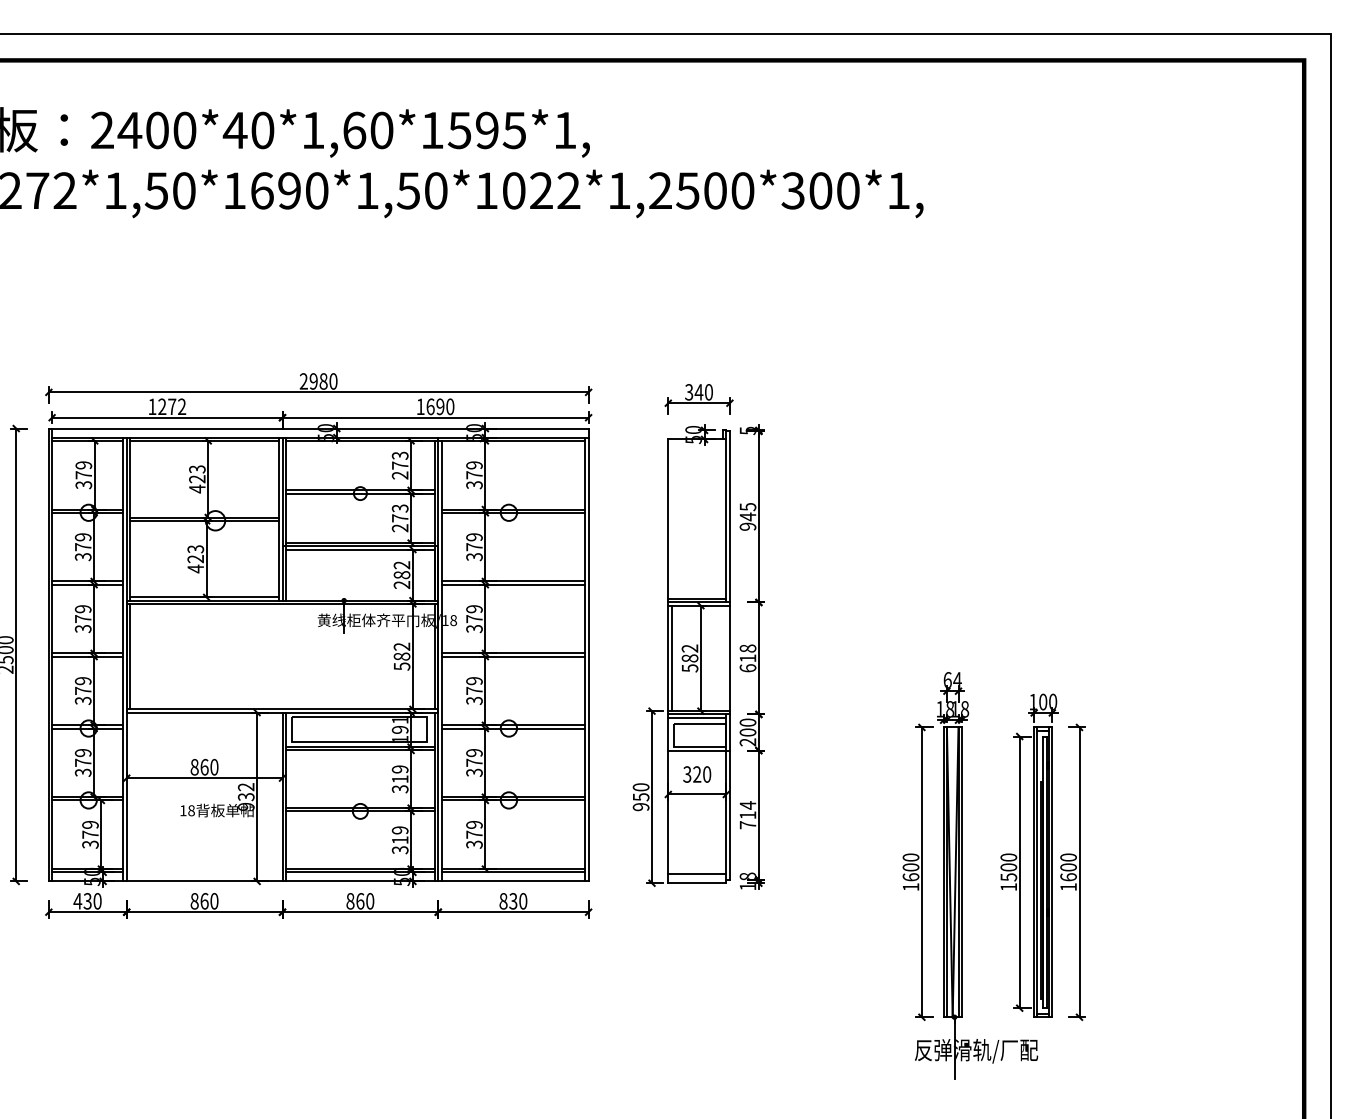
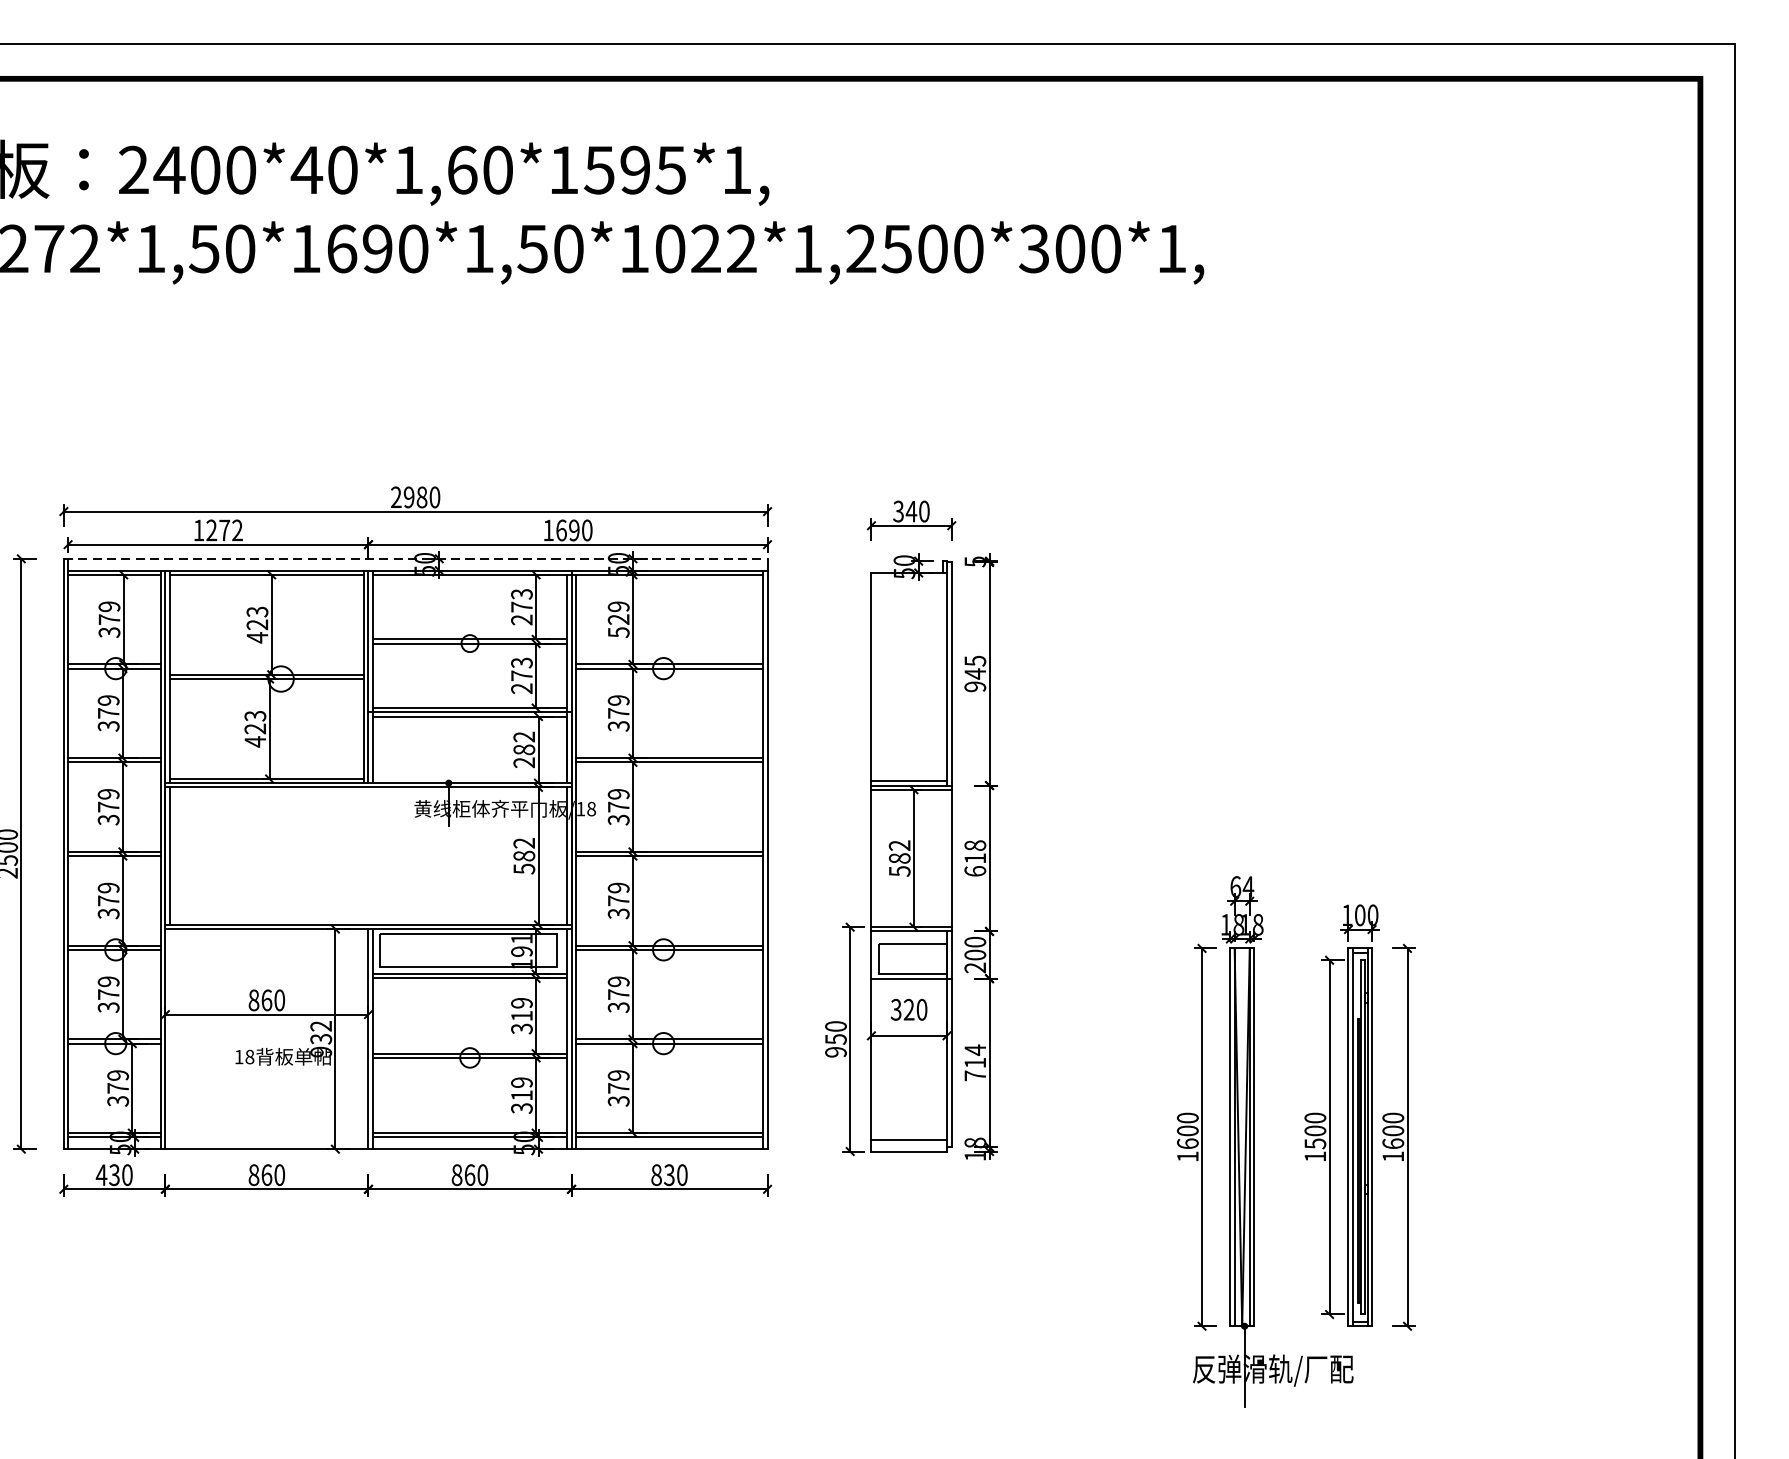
line: (318, 428) -> (415, 558), solid -> dashed
text: (474, 479) -> (618, 625), 379 -> 529
line: (671, 658) -> (875, 858), removed
line: (697, 717) -> (909, 935), removed

